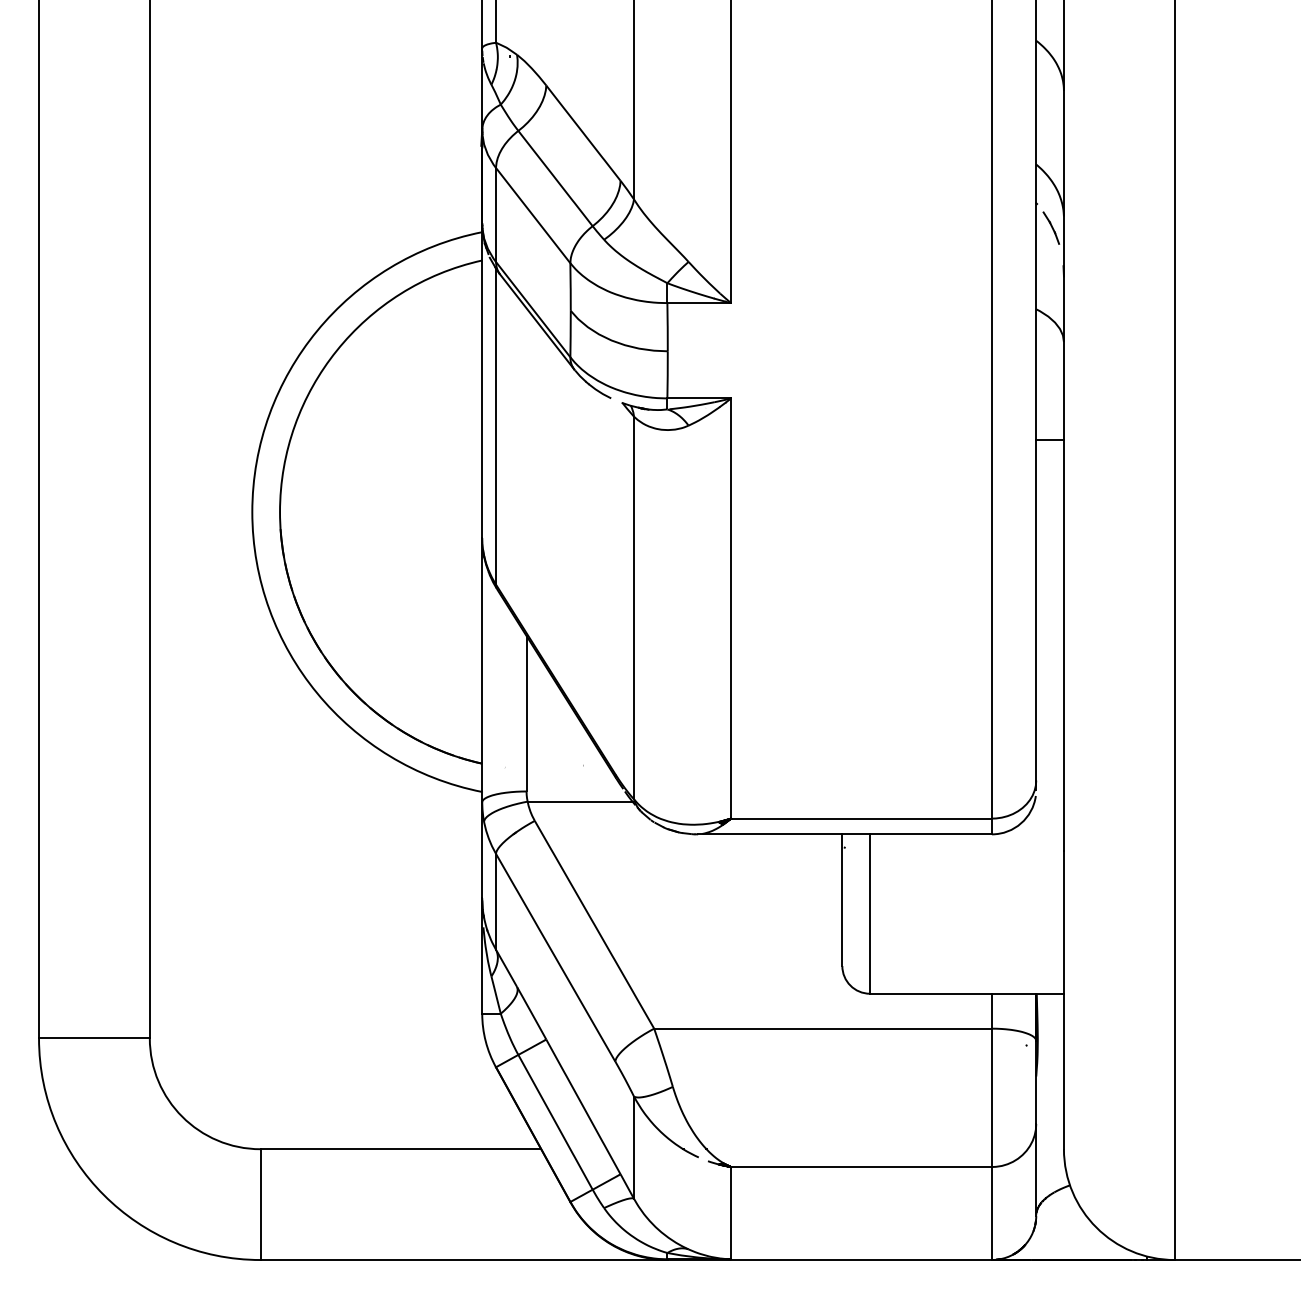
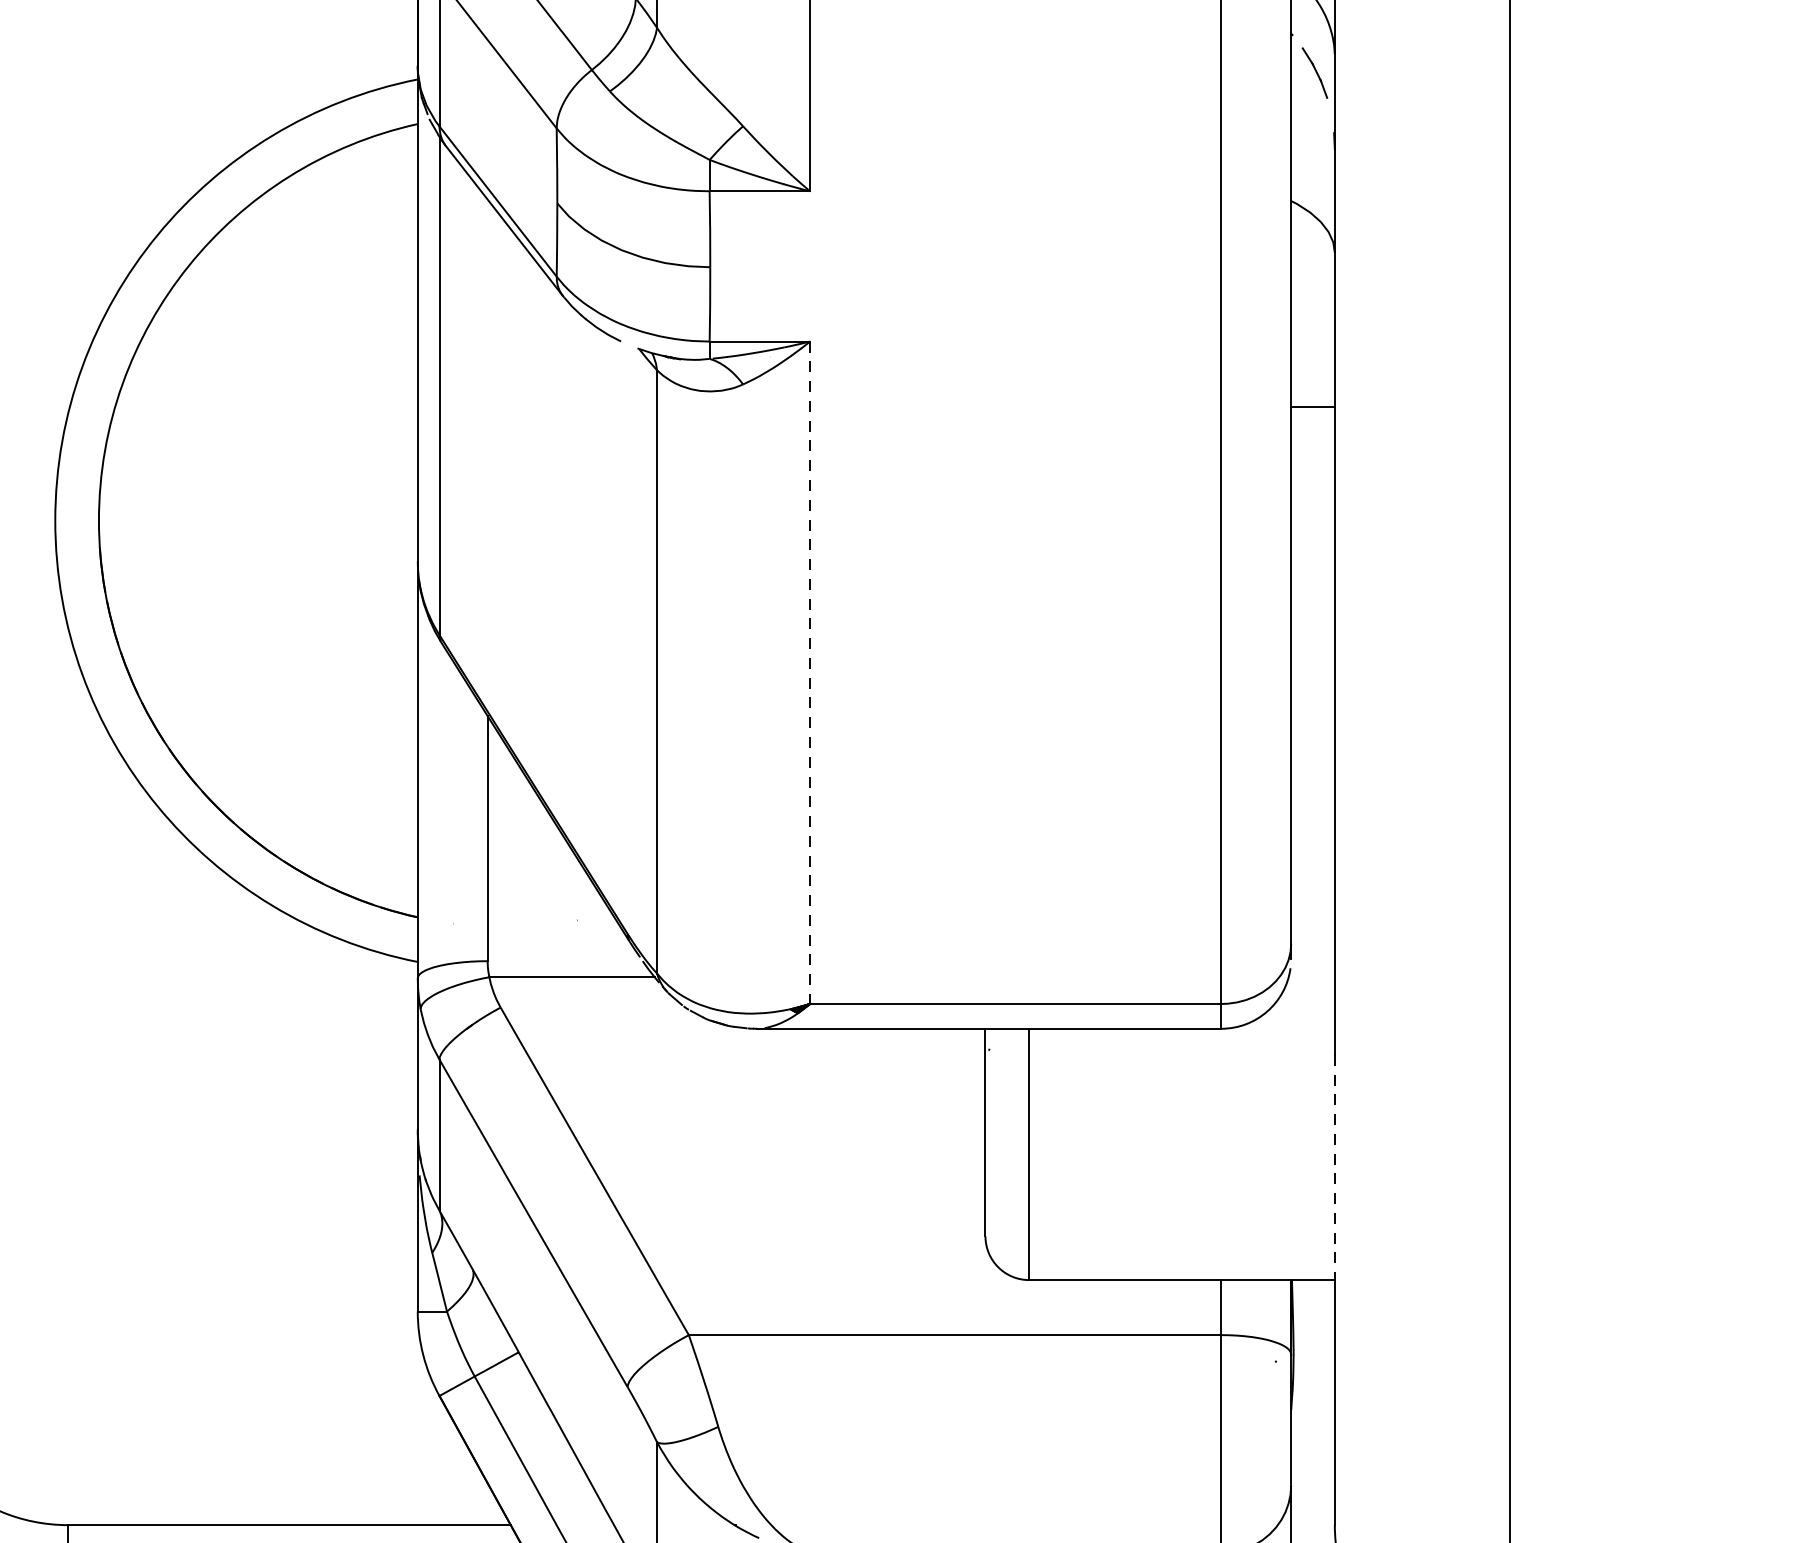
line: (731, 609) -> (810, 674), solid -> dashed
line: (1063, 922) -> (1334, 1167), solid -> dashed

